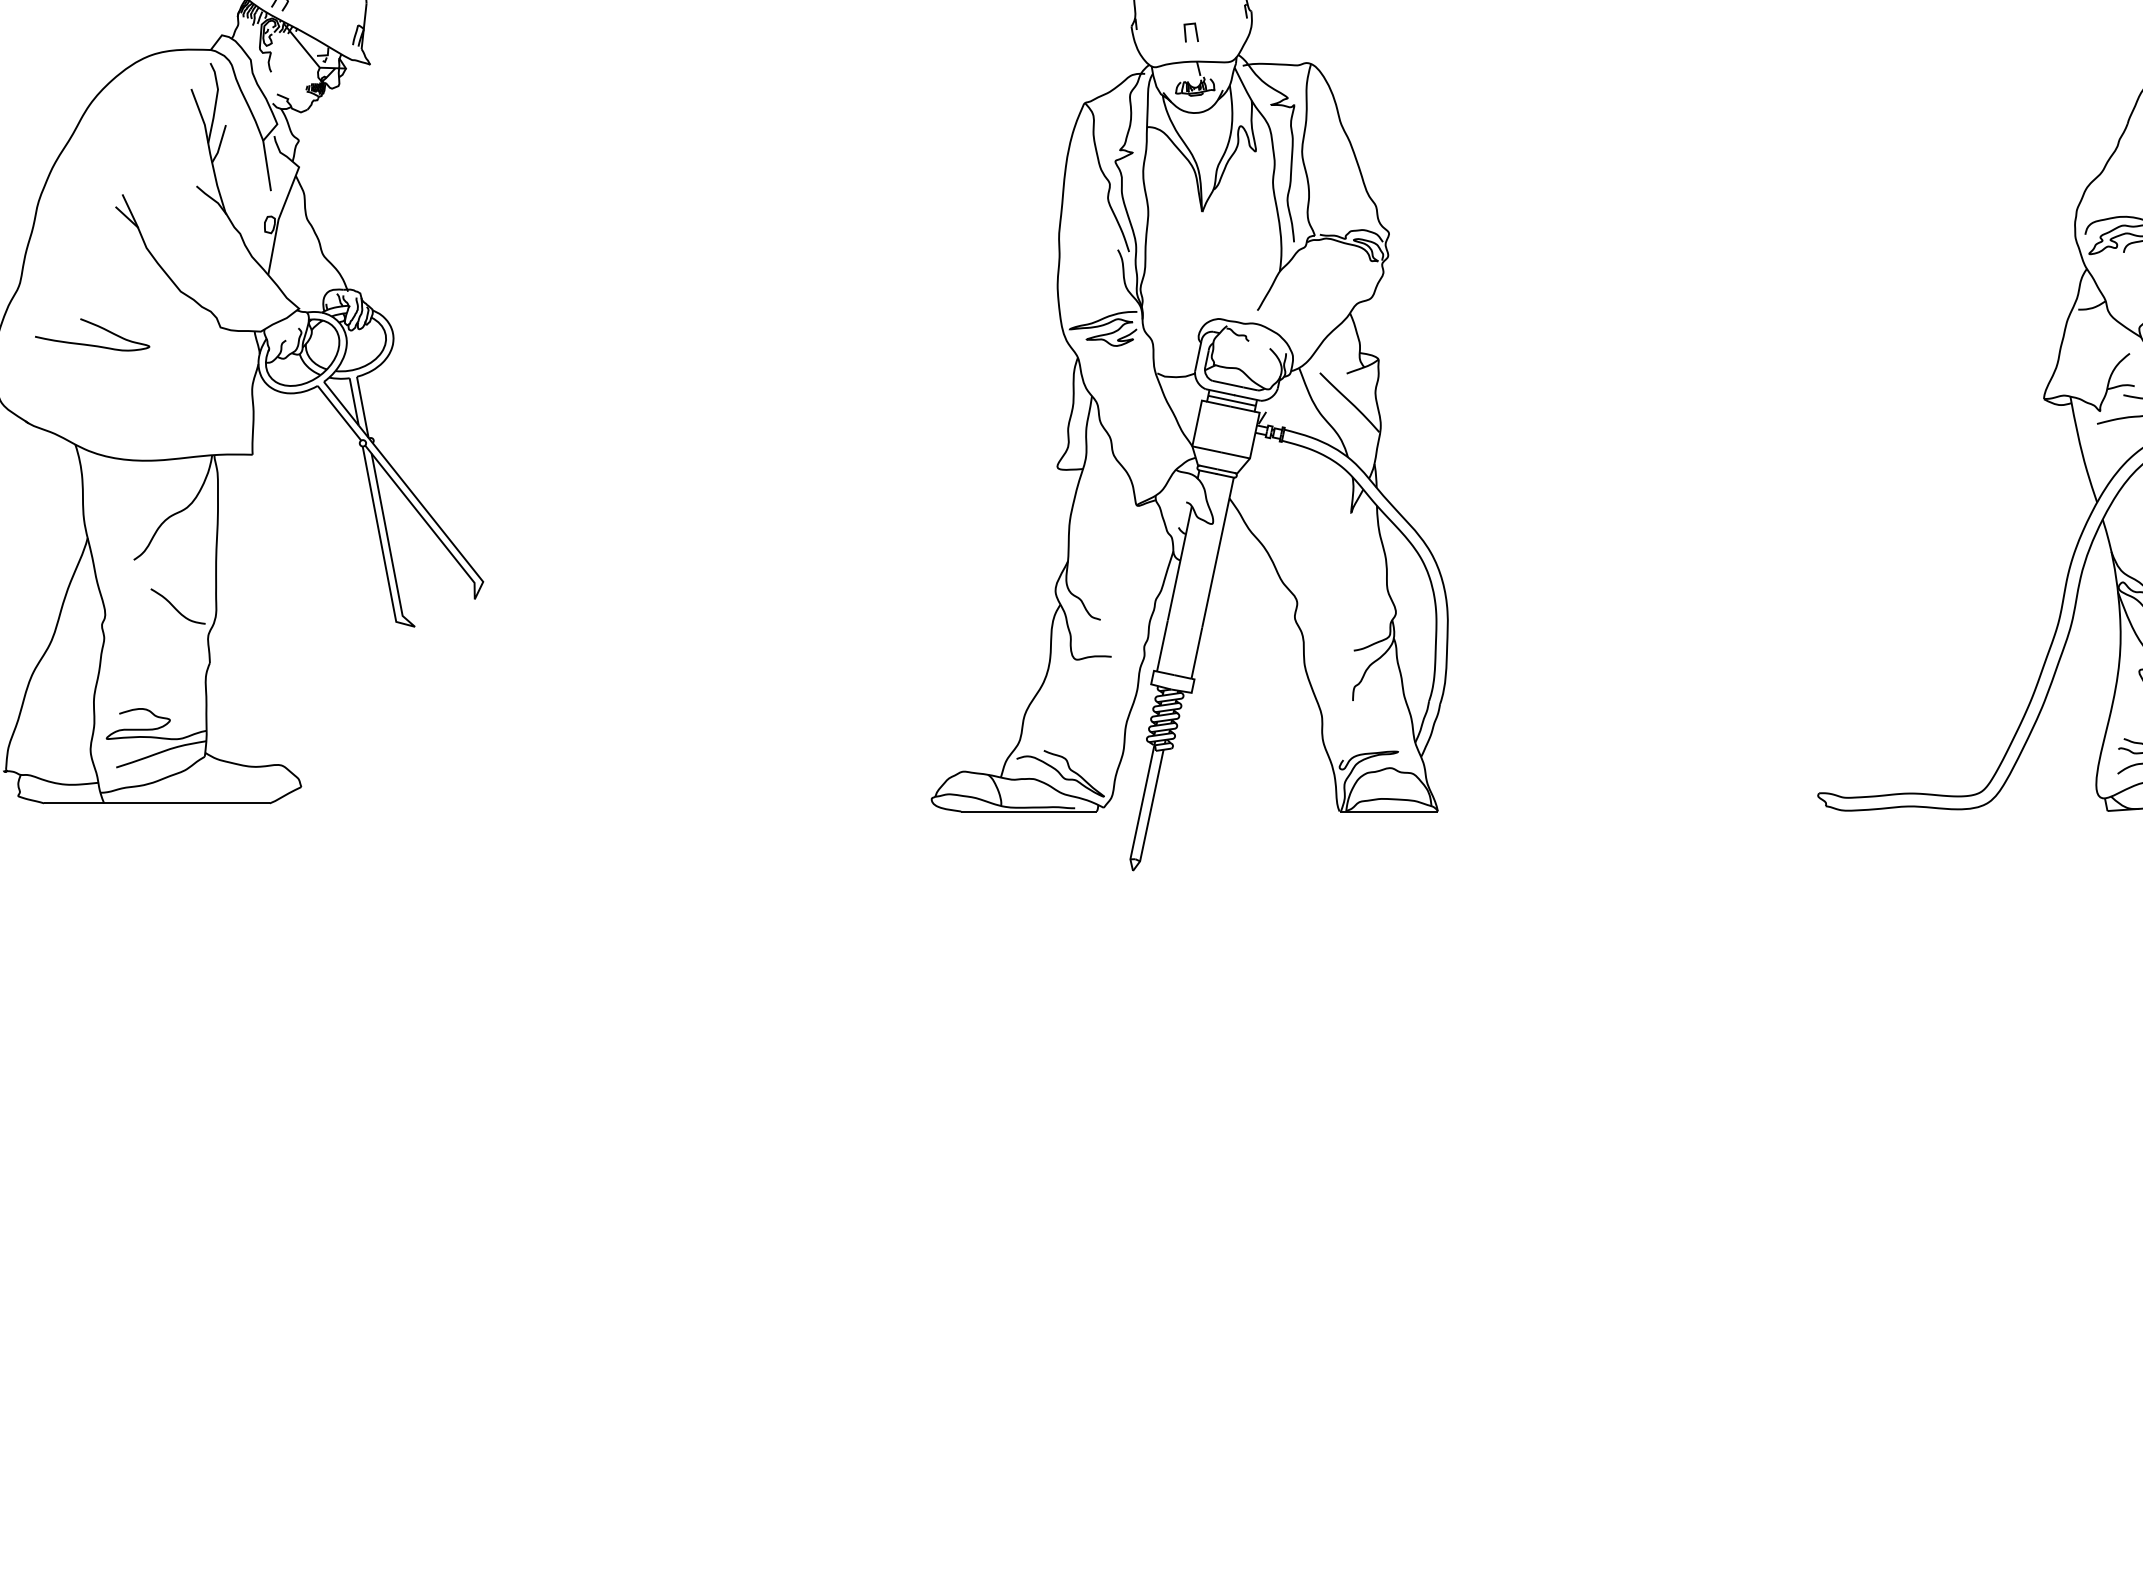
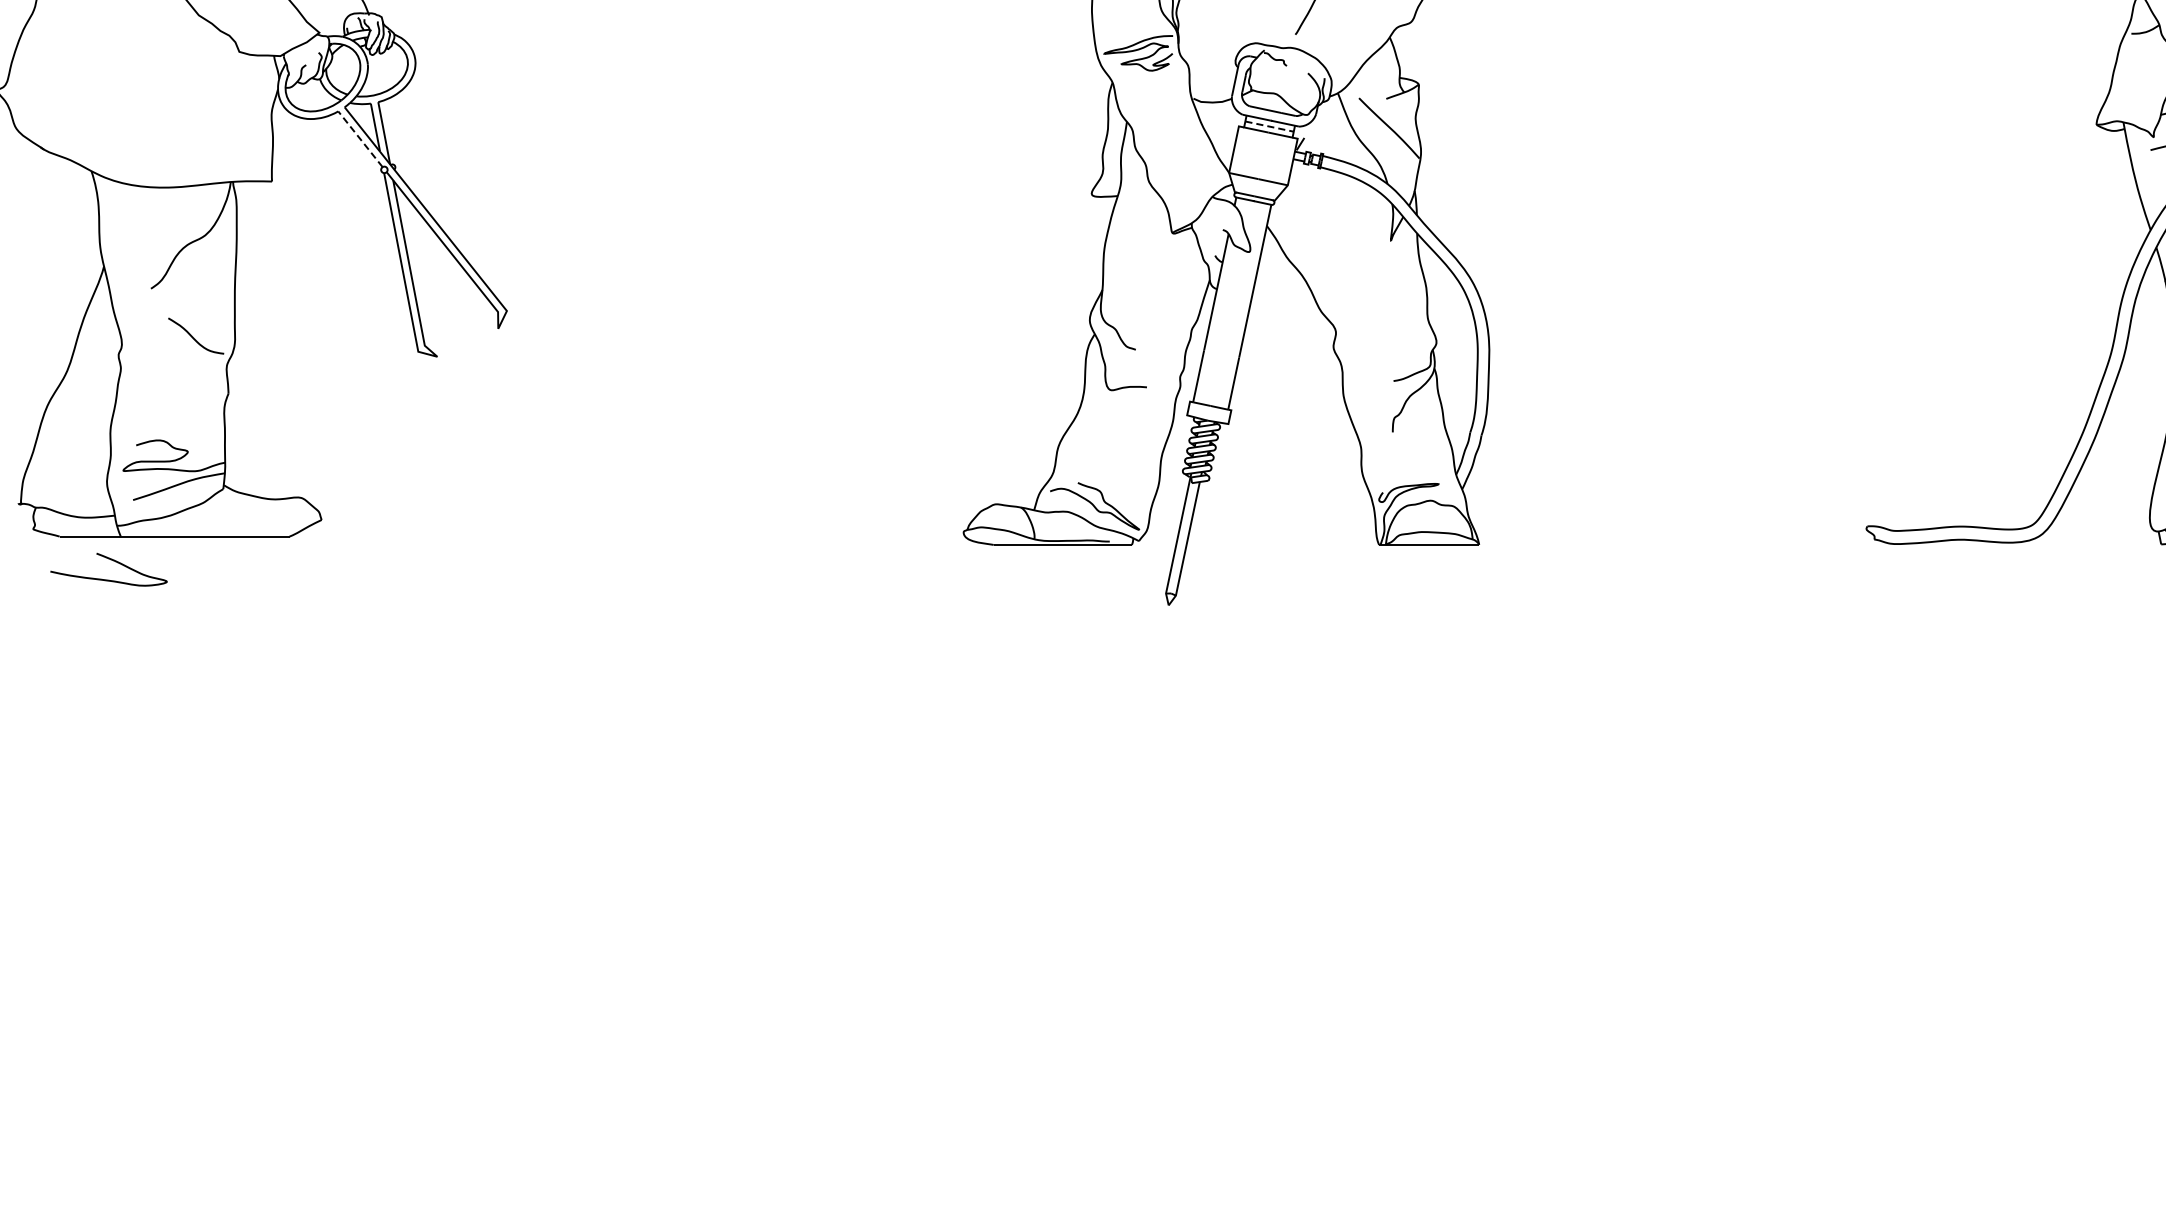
curve: (96, 326) -> (113, 561), moved
line: (1232, 400) -> (1270, 126), solid -> dashed
line: (339, 413) -> (360, 139), solid -> dashed

